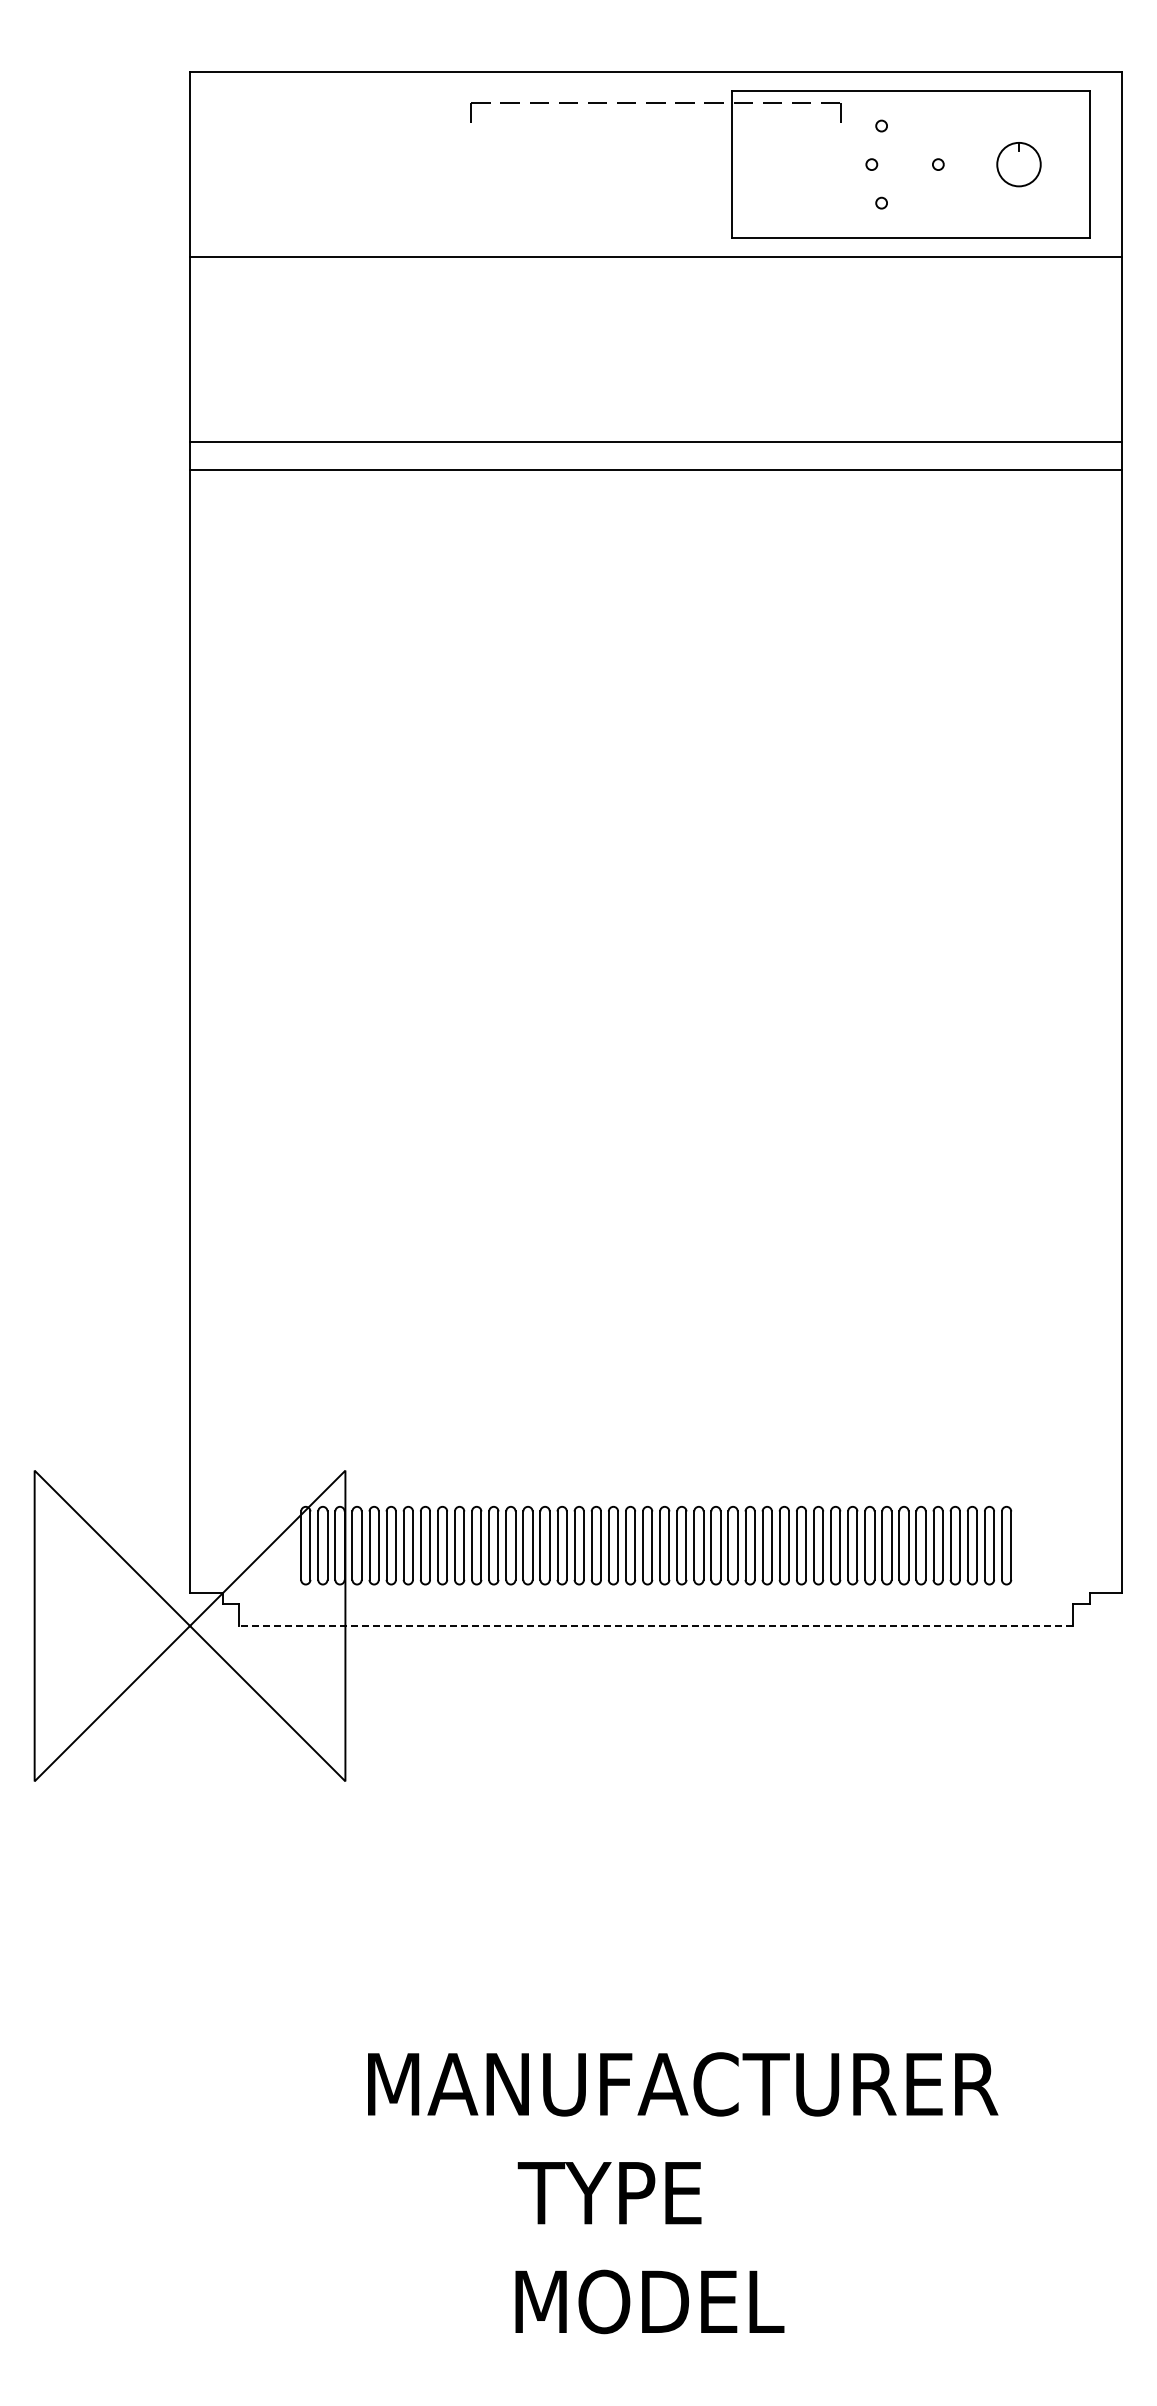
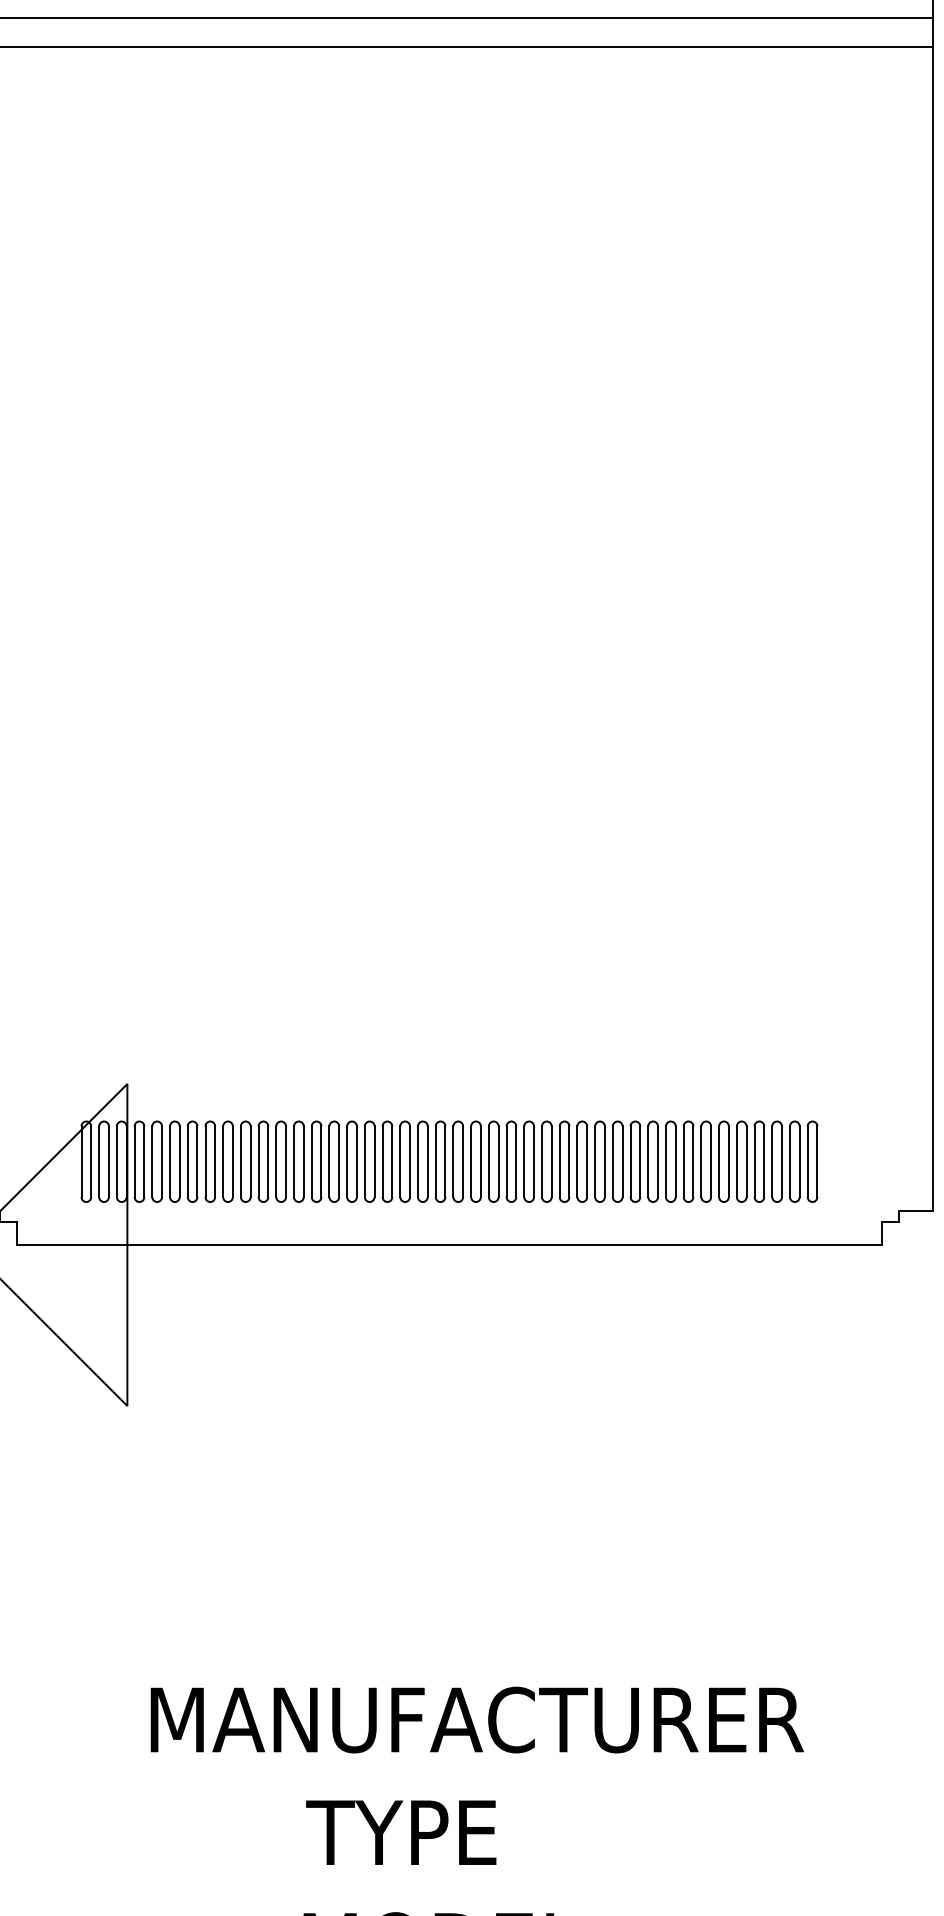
line: (655, 1626) -> (448, 1245), dashed -> solid

